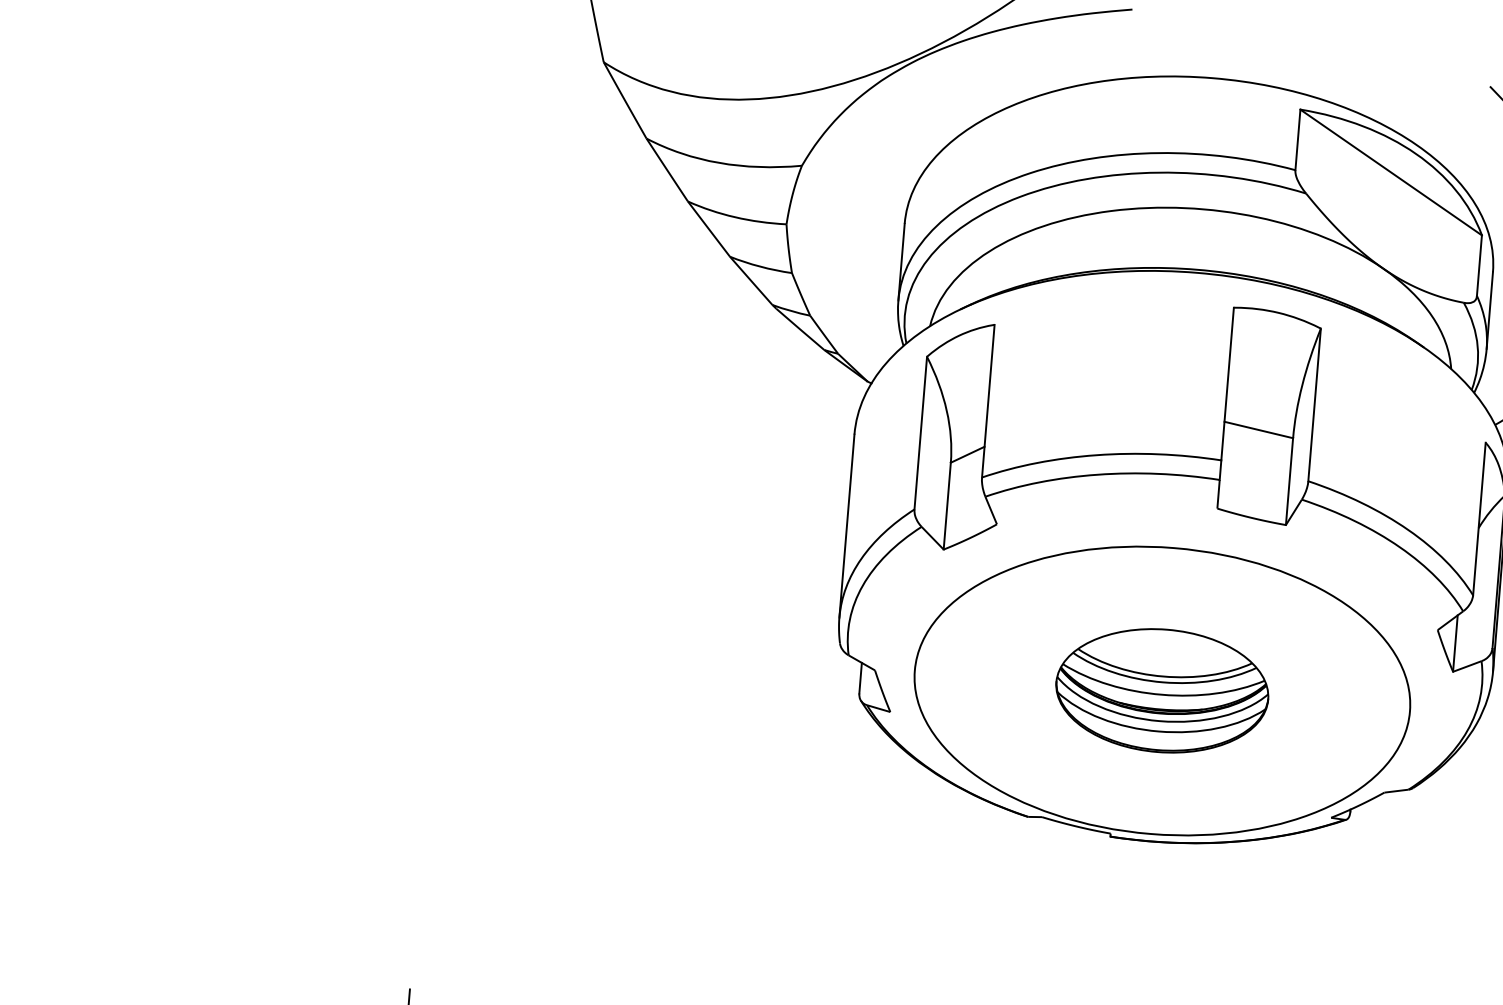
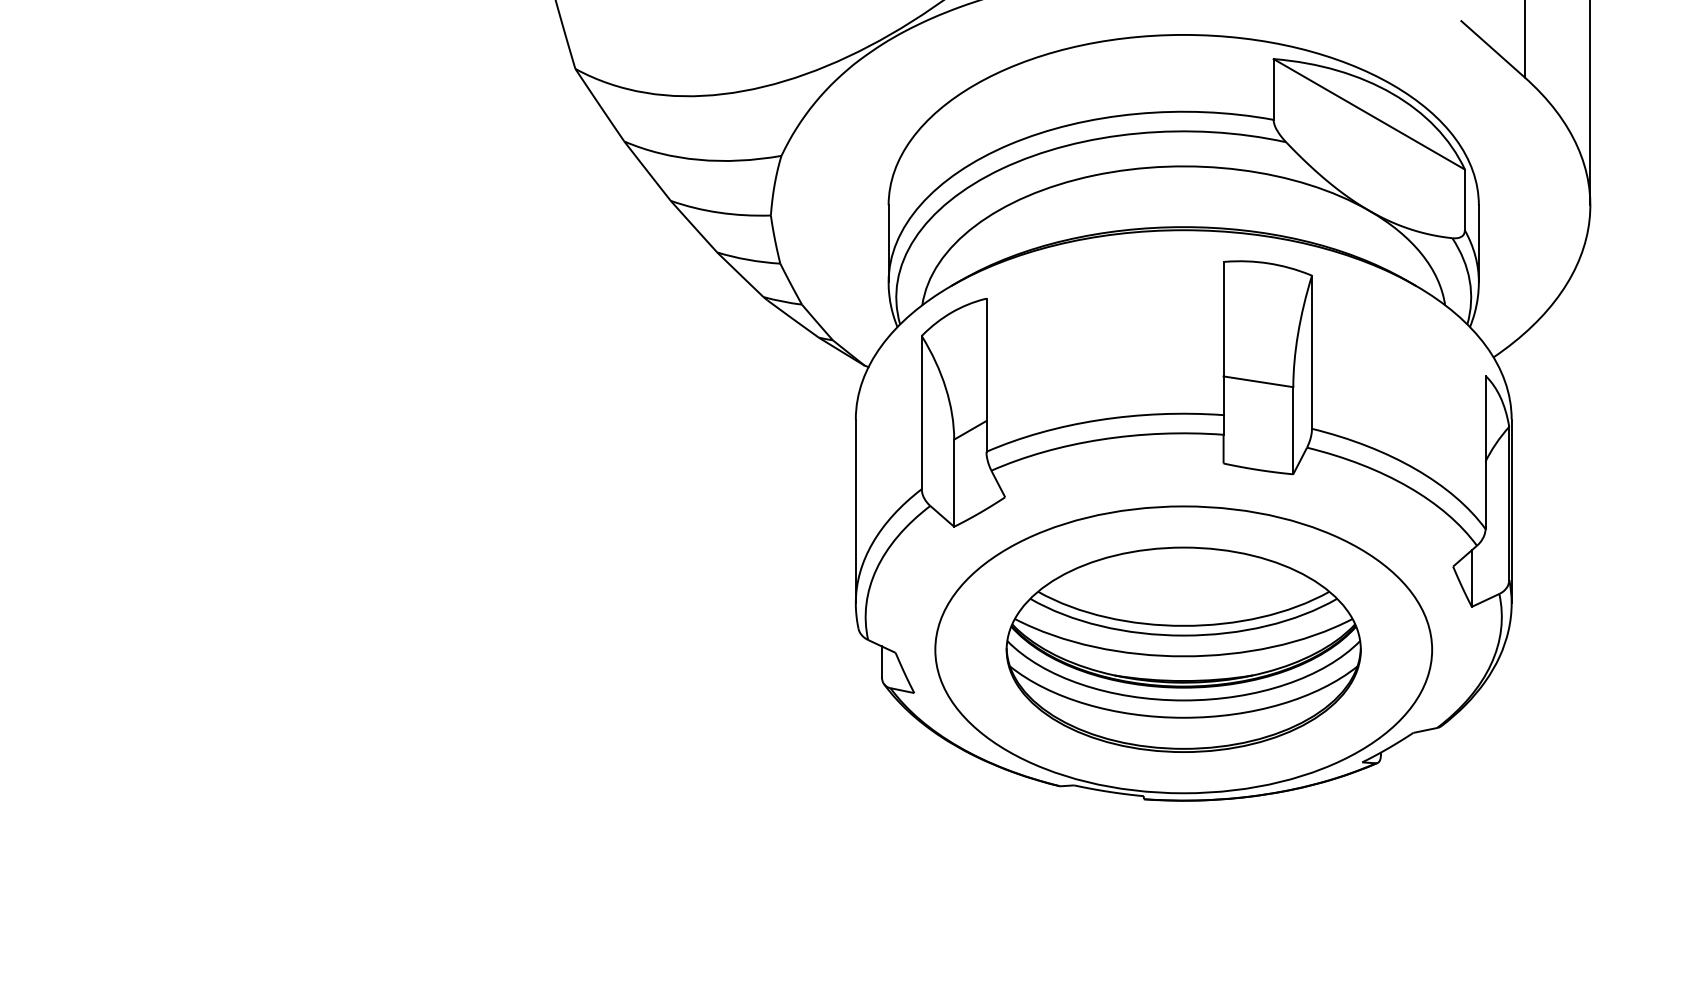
part: (1162, 690) -> (1183, 649), size x1.67

